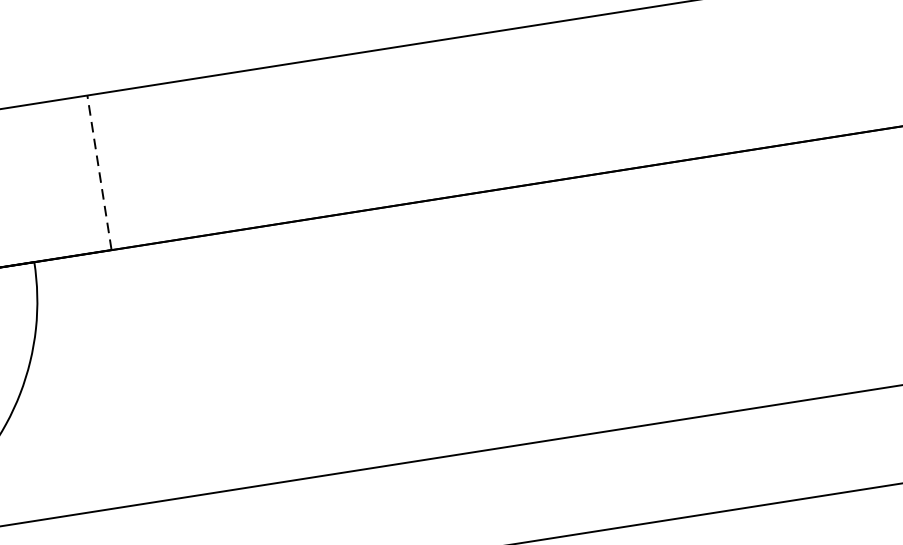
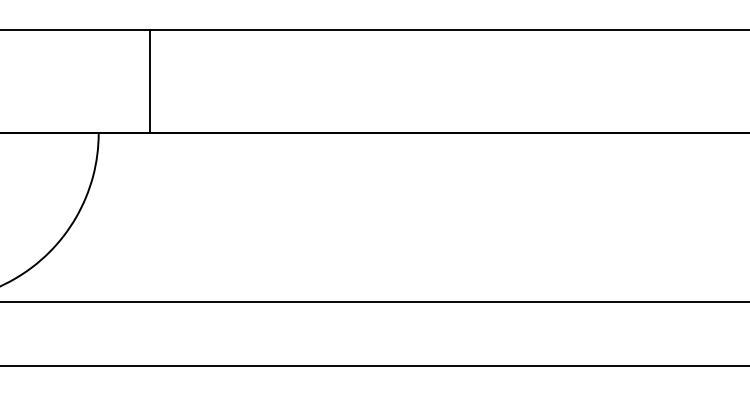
line: (99, 172) -> (150, 81), dashed -> solid

